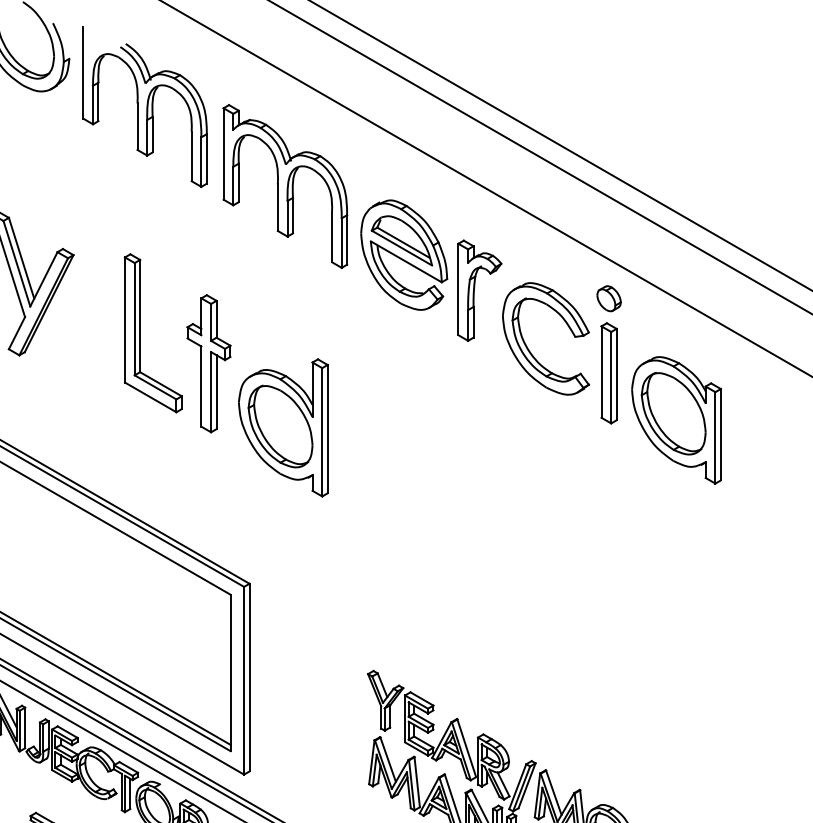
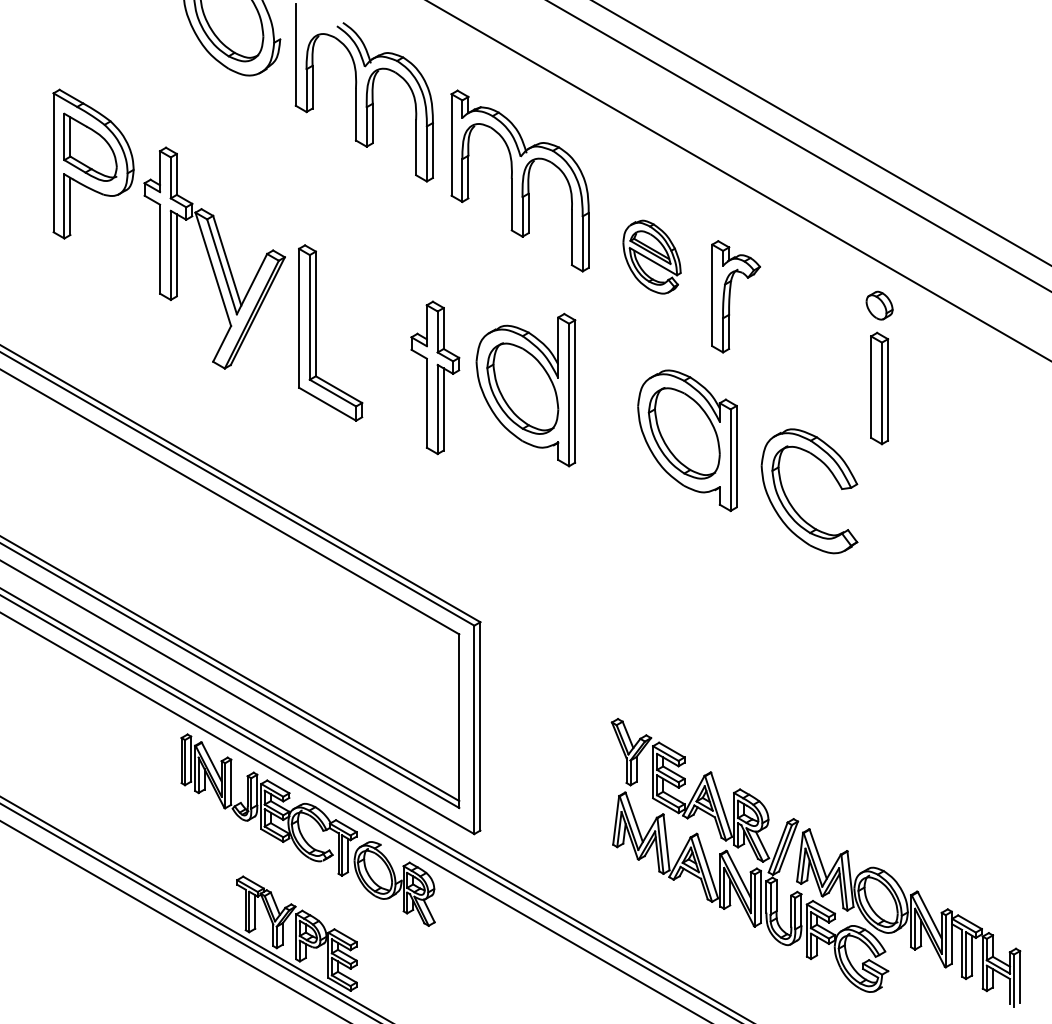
part: (403, 254) -> (651, 256), size x0.6
part: (140, 332) -> (316, 332), moved
part: (527, 347) -> (789, 500), moved
part: (676, 420) -> (687, 440), moved
part: (282, 427) -> (525, 389), moved

